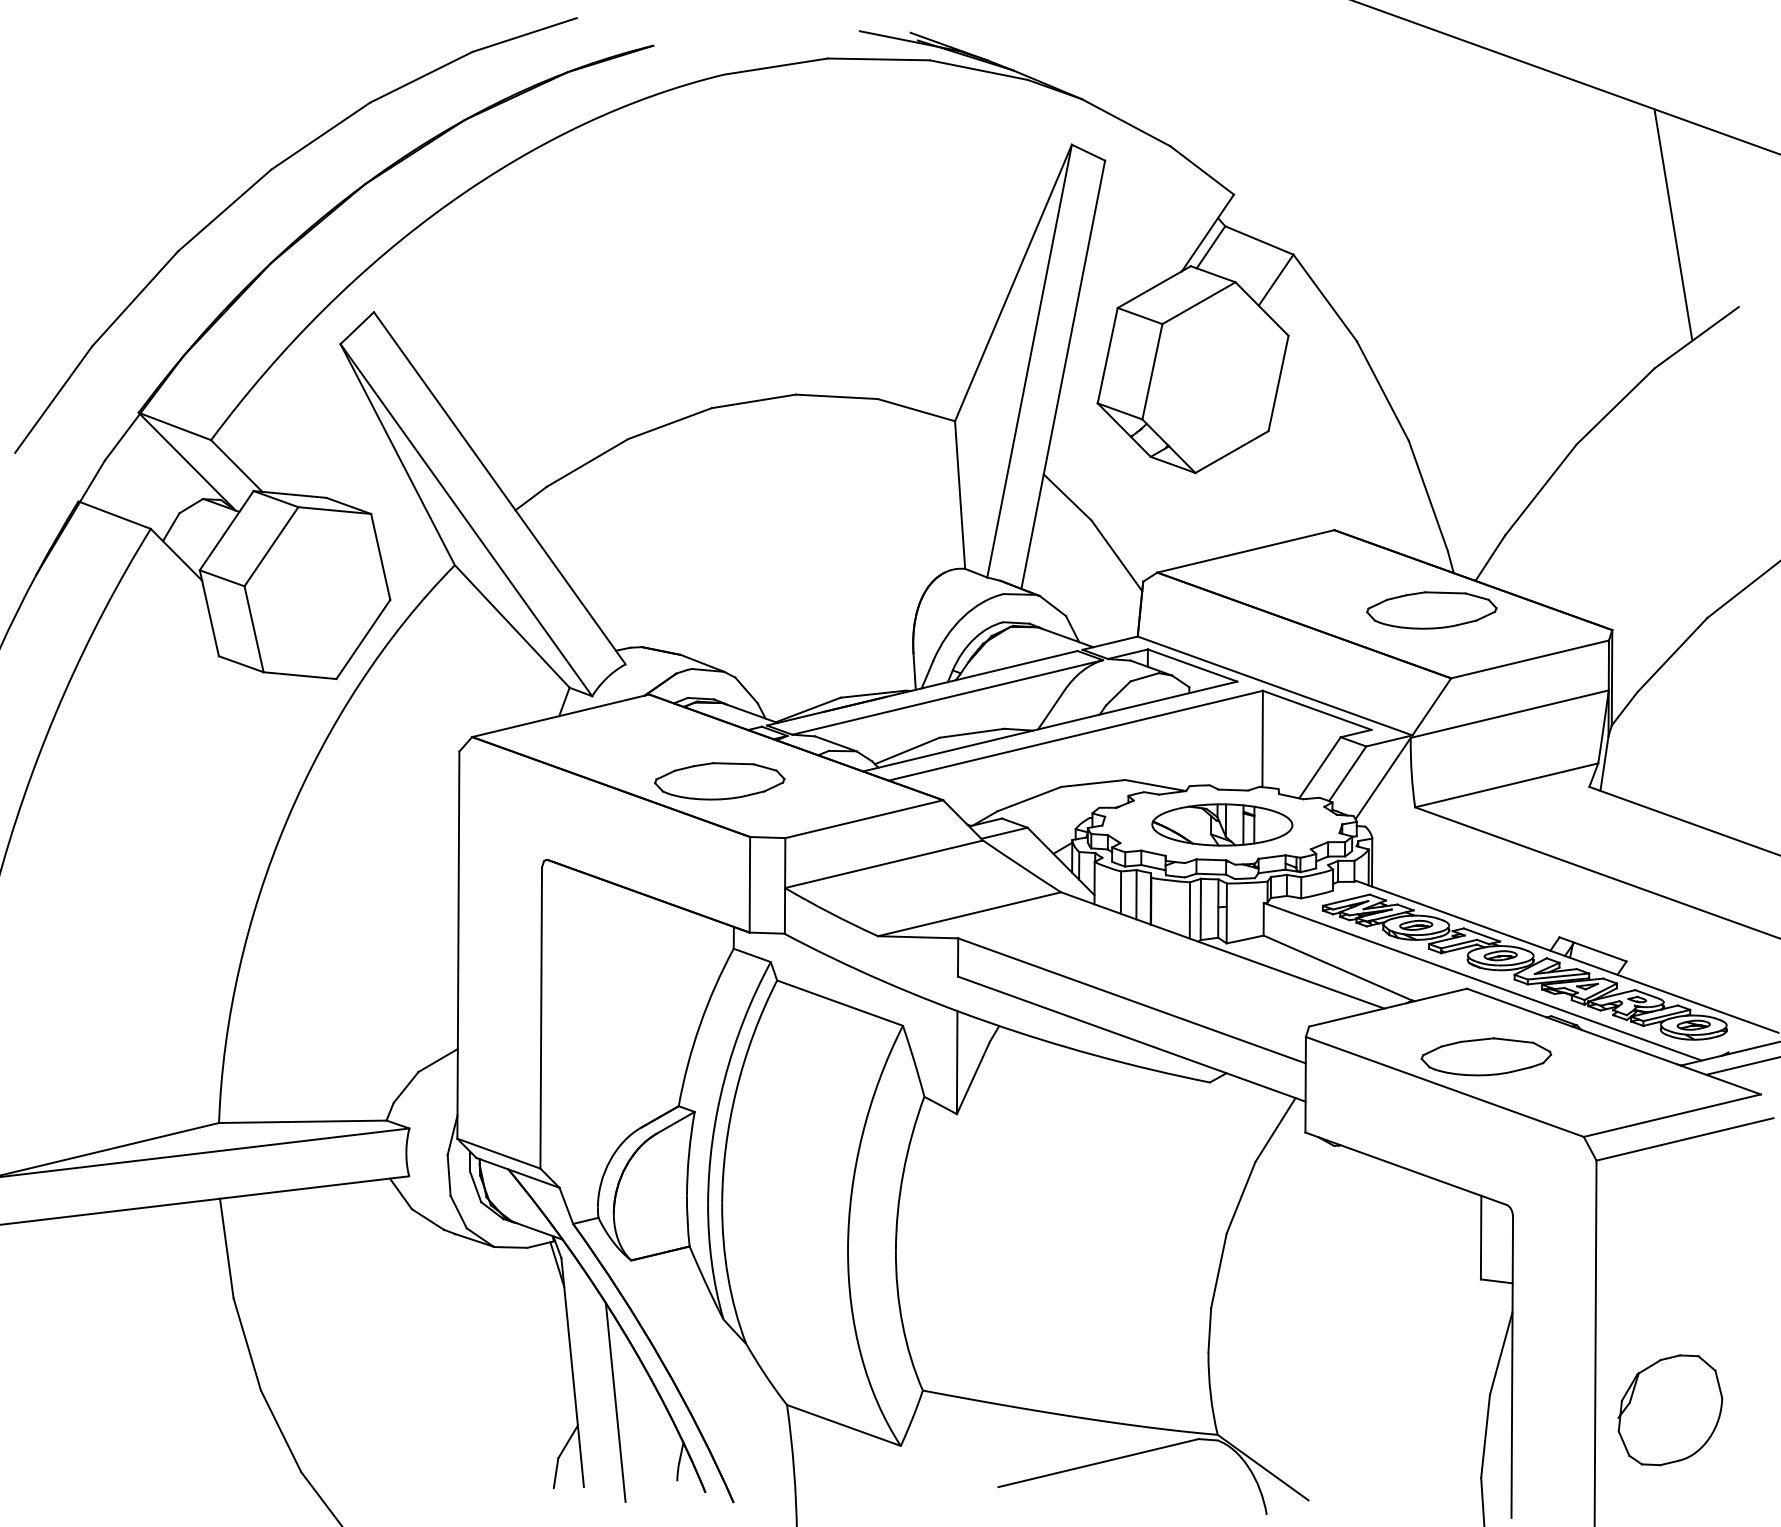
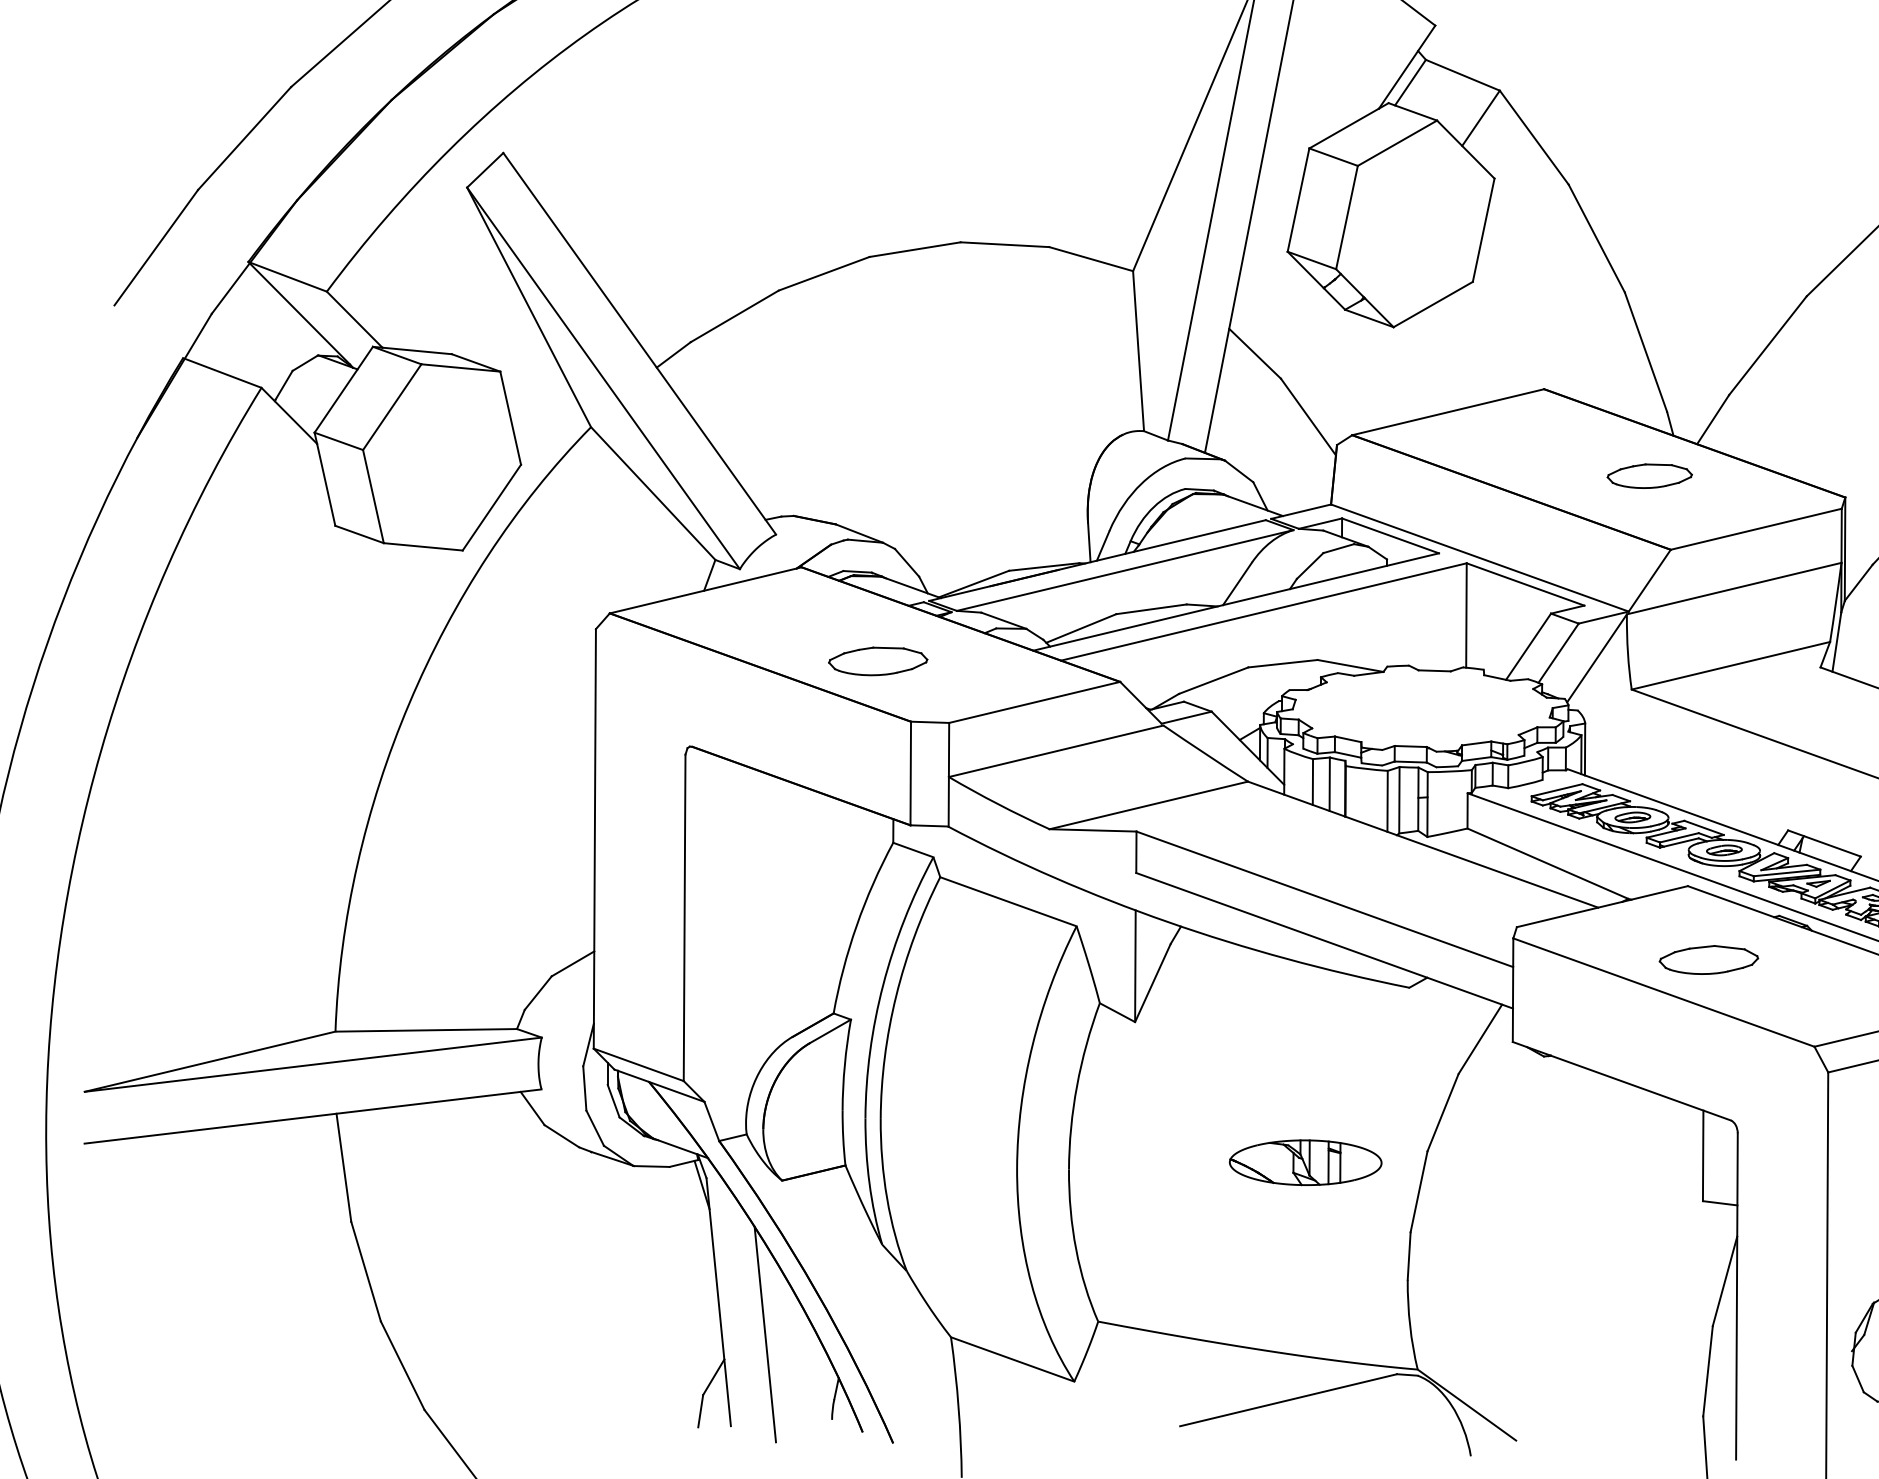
part: (1431, 610) -> (1649, 476), size x0.6
part: (719, 781) -> (877, 661), size x0.7
part: (1222, 824) -> (1305, 1162), moved
part: (1486, 1056) -> (1709, 959), size x0.7

